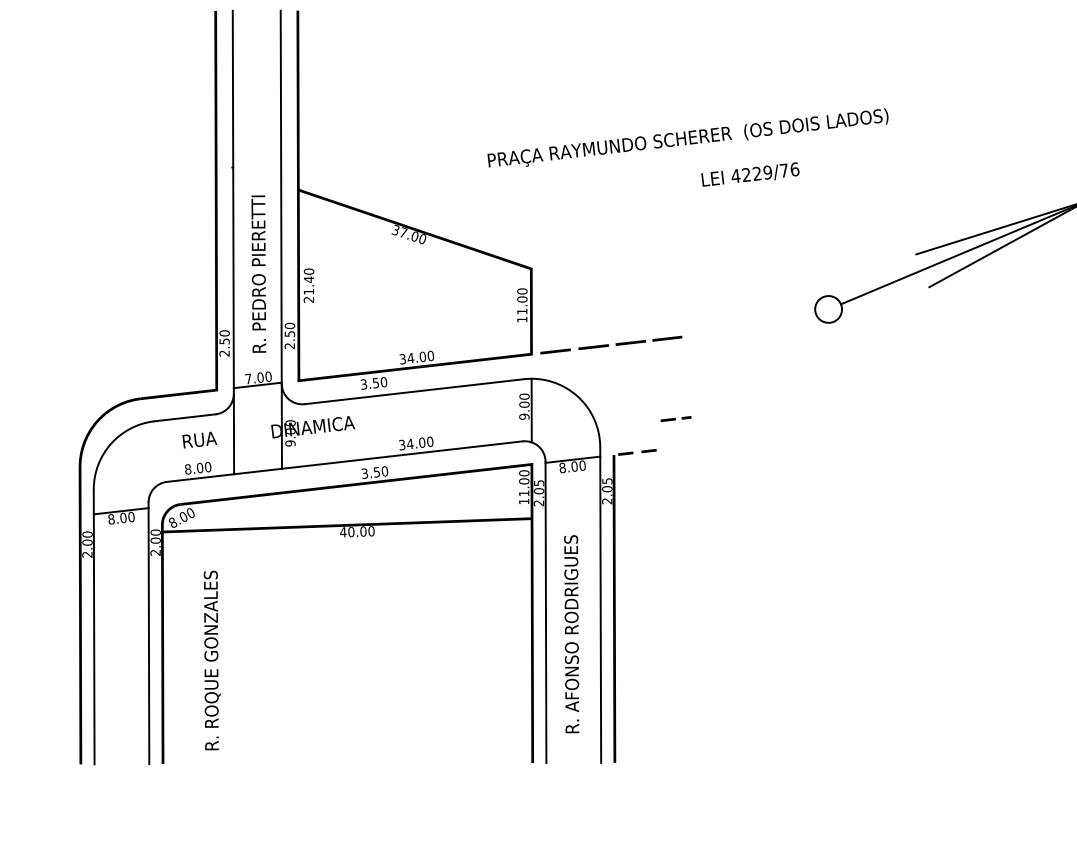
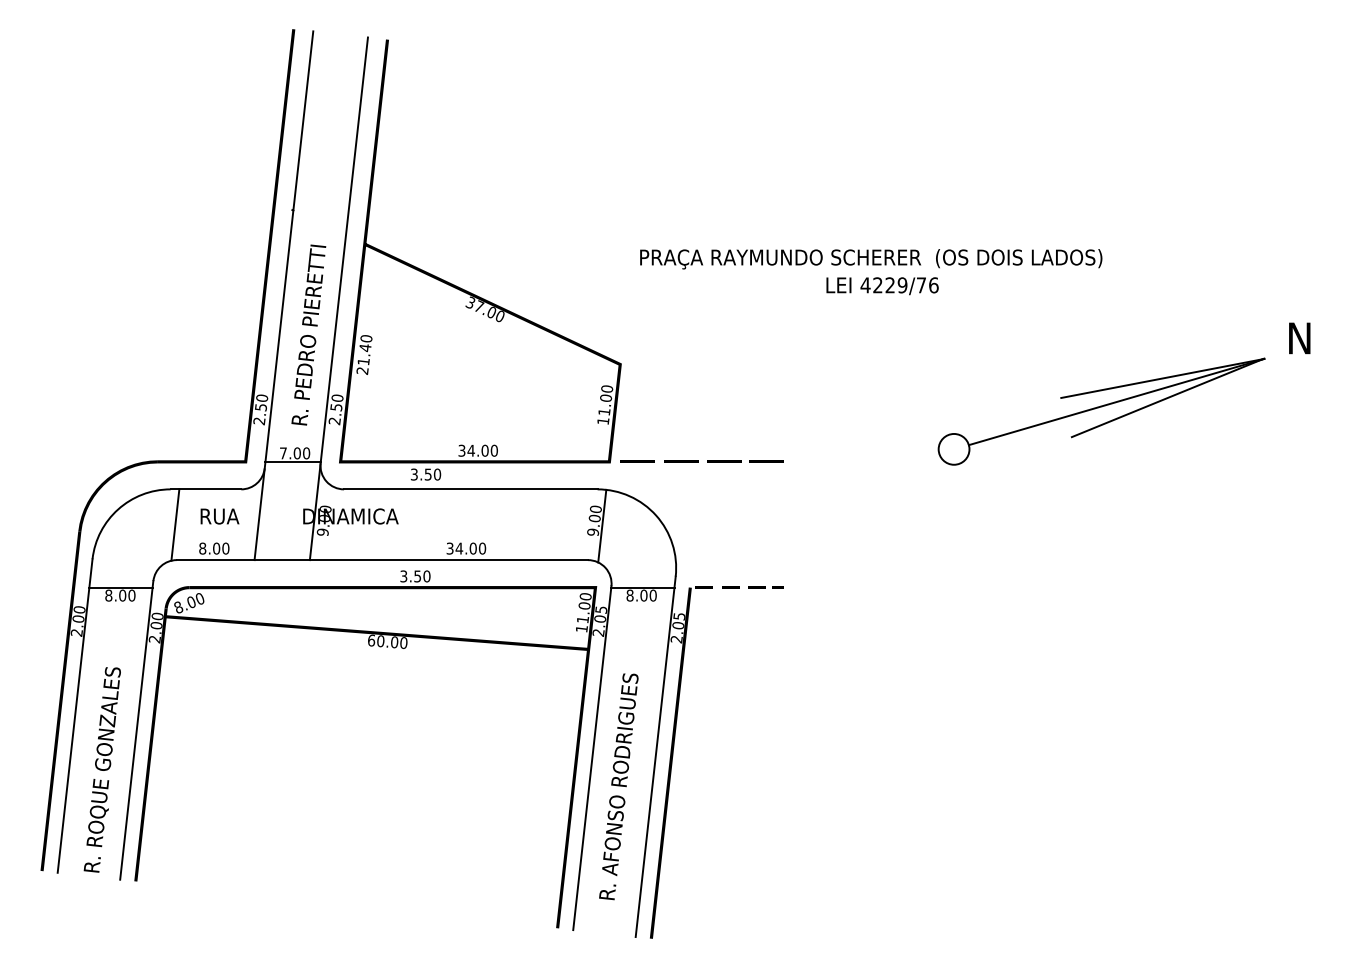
text: (688, 139) -> (871, 259), moved
line: (675, 419) -> (765, 587), moved
line: (162, 451) -> (175, 524), added
text: (343, 532) -> (371, 640), 40.00 -> 60.00
text: (210, 660) -> (101, 769), moved

